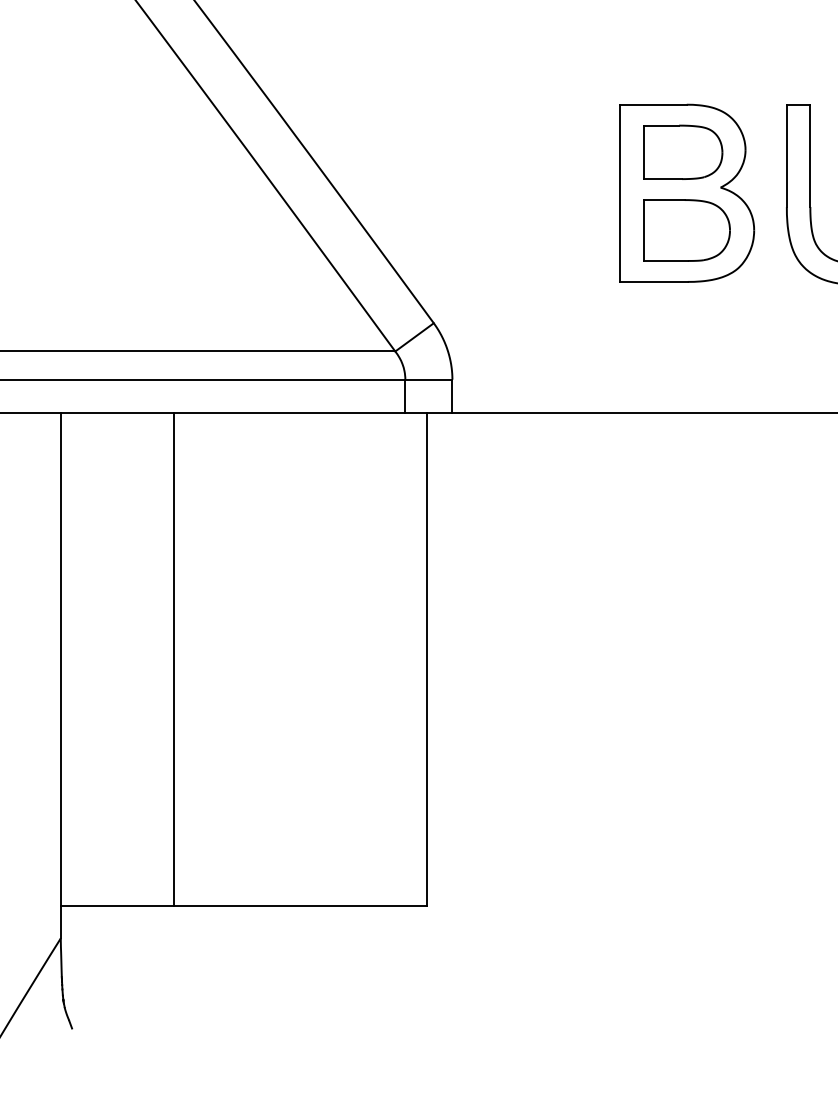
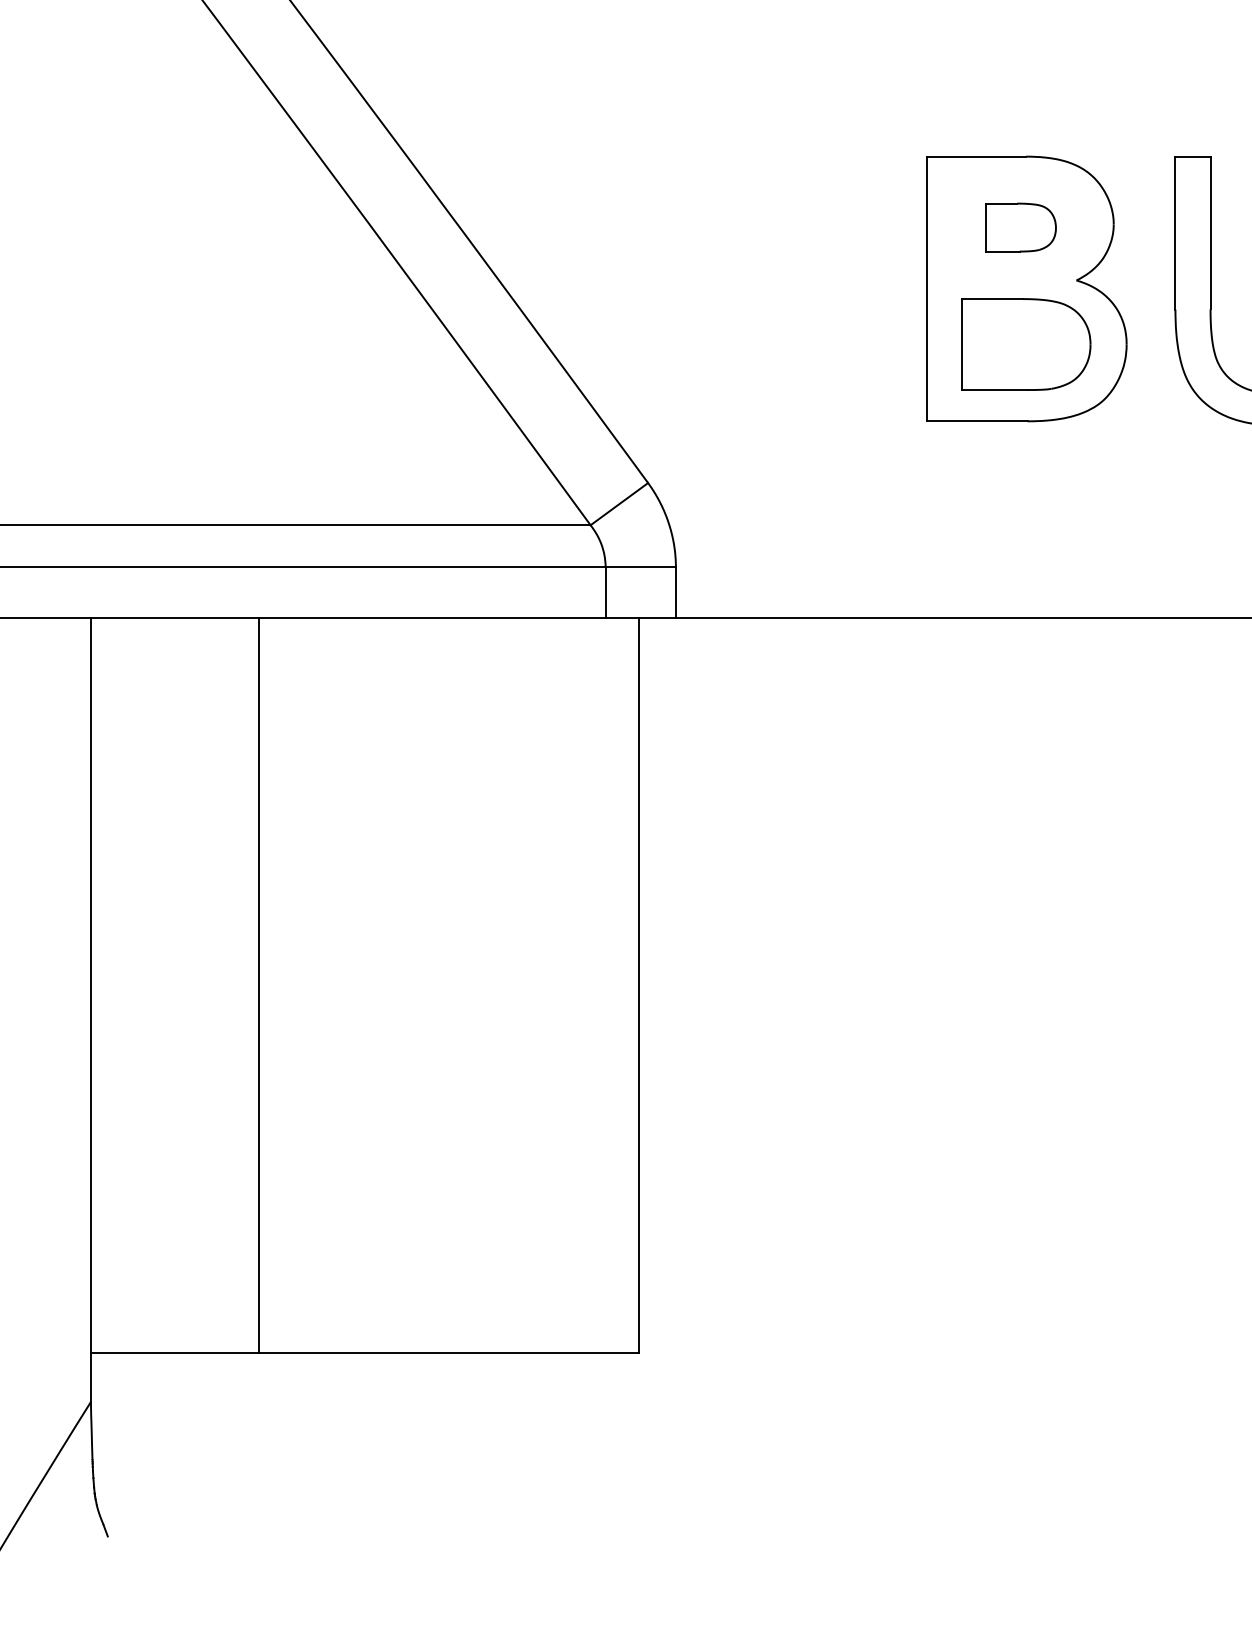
part: (683, 151) -> (1021, 226), size x0.6

